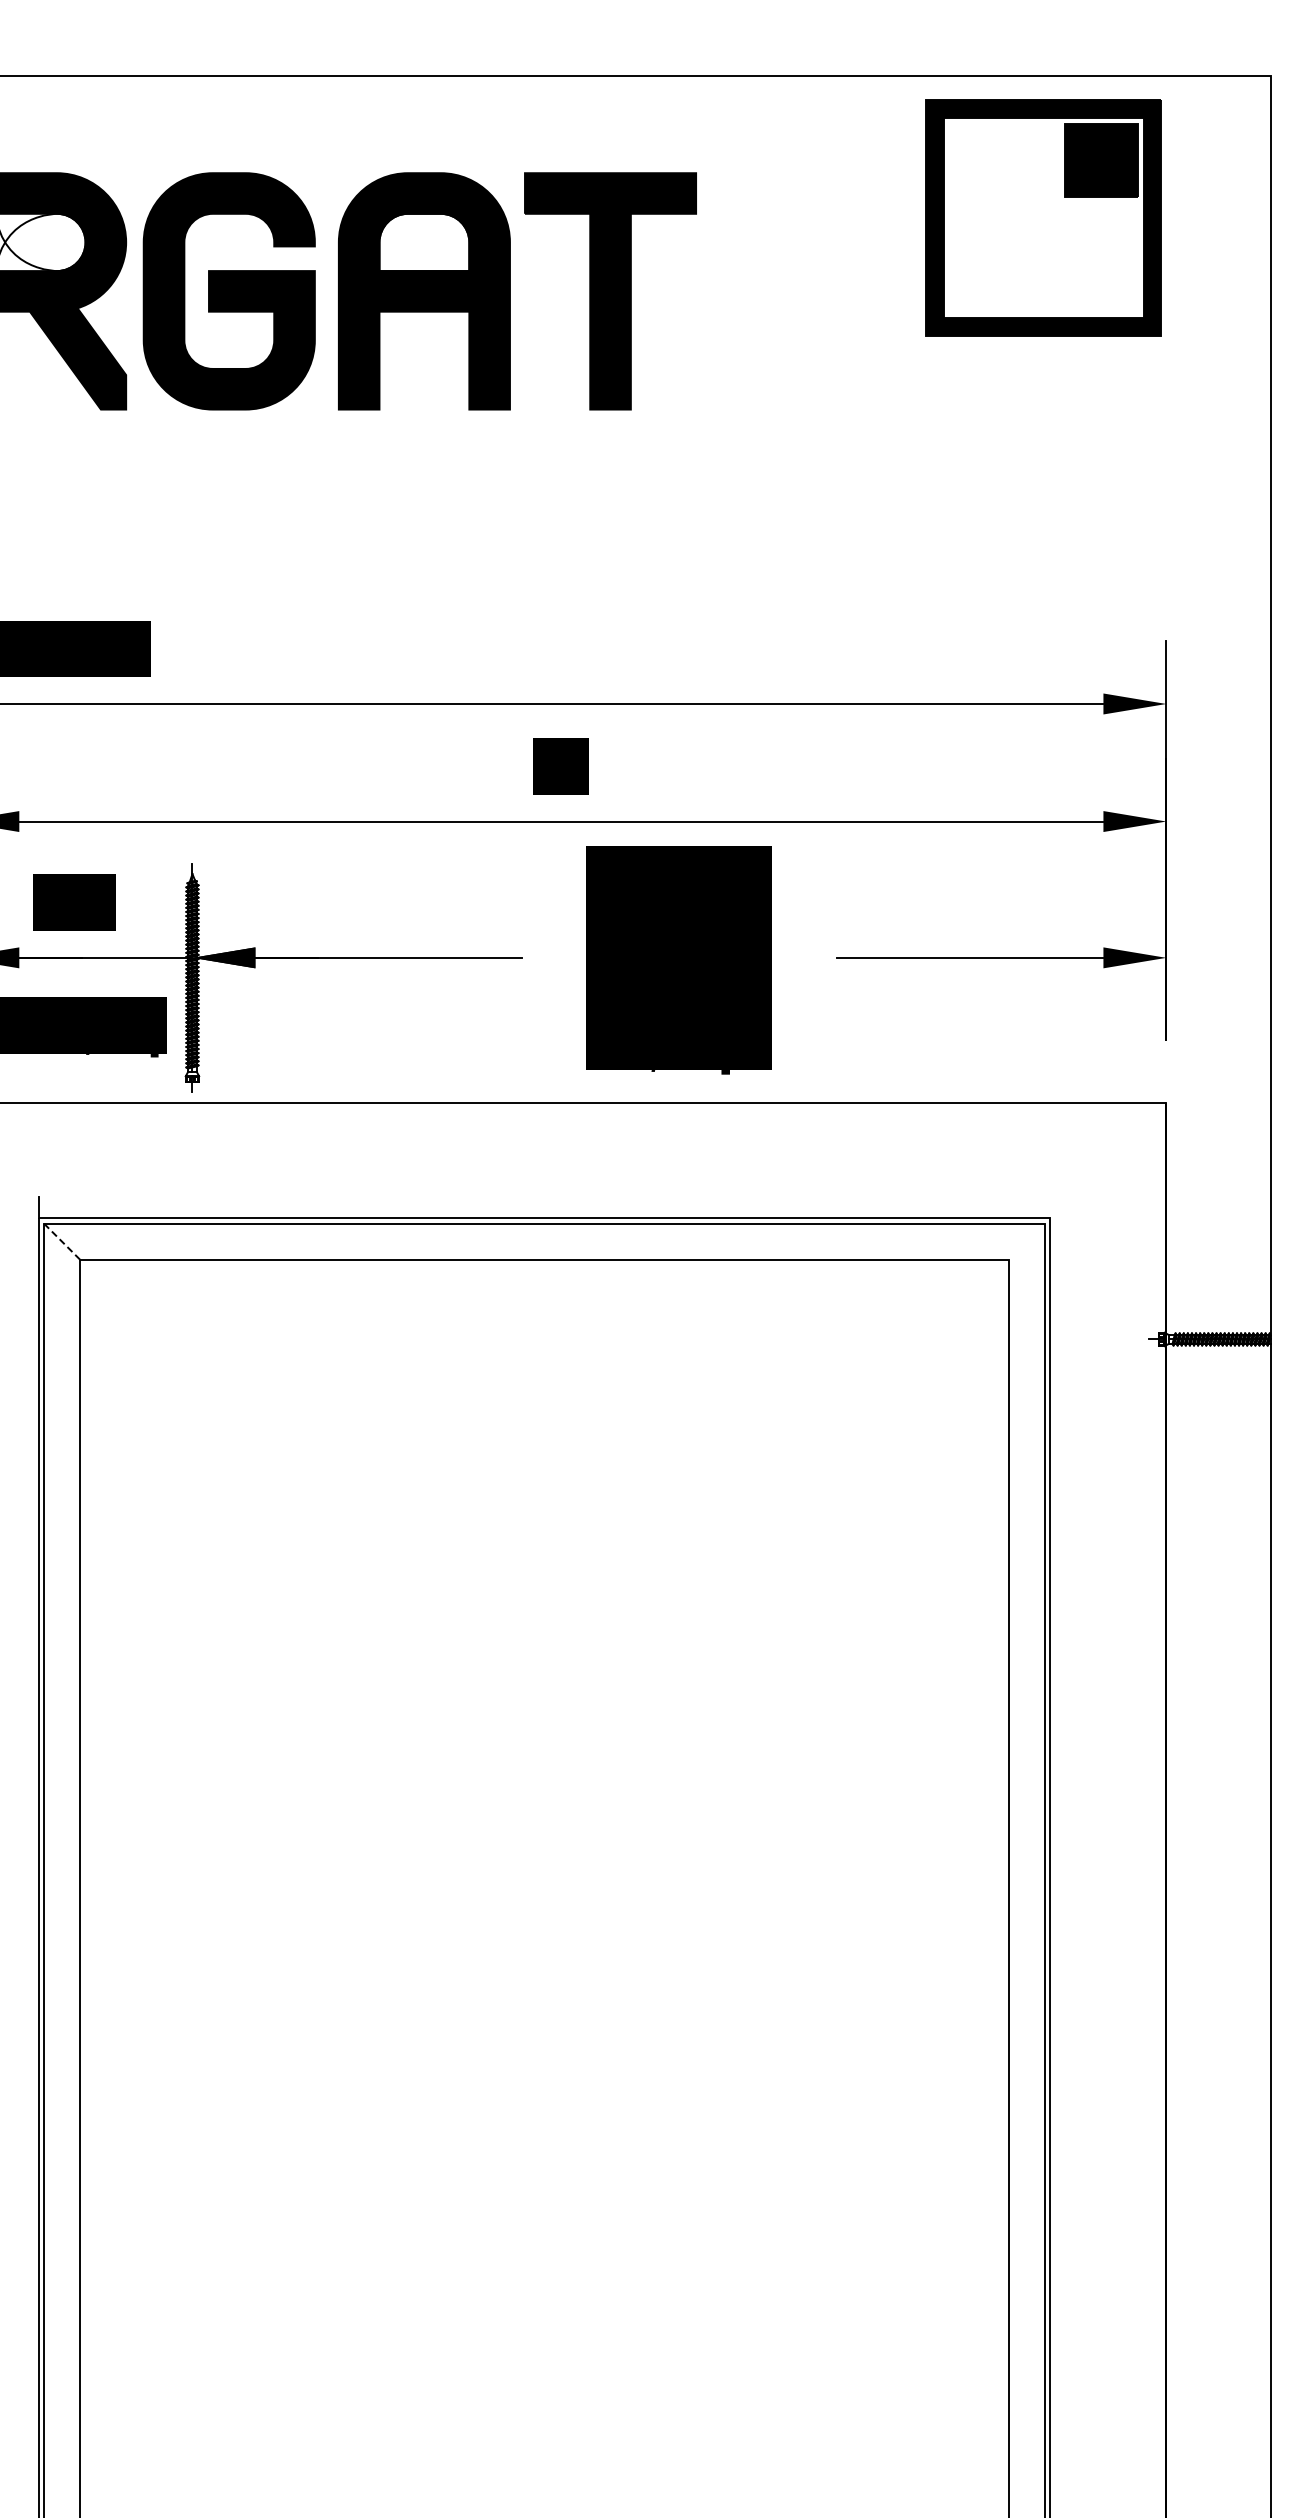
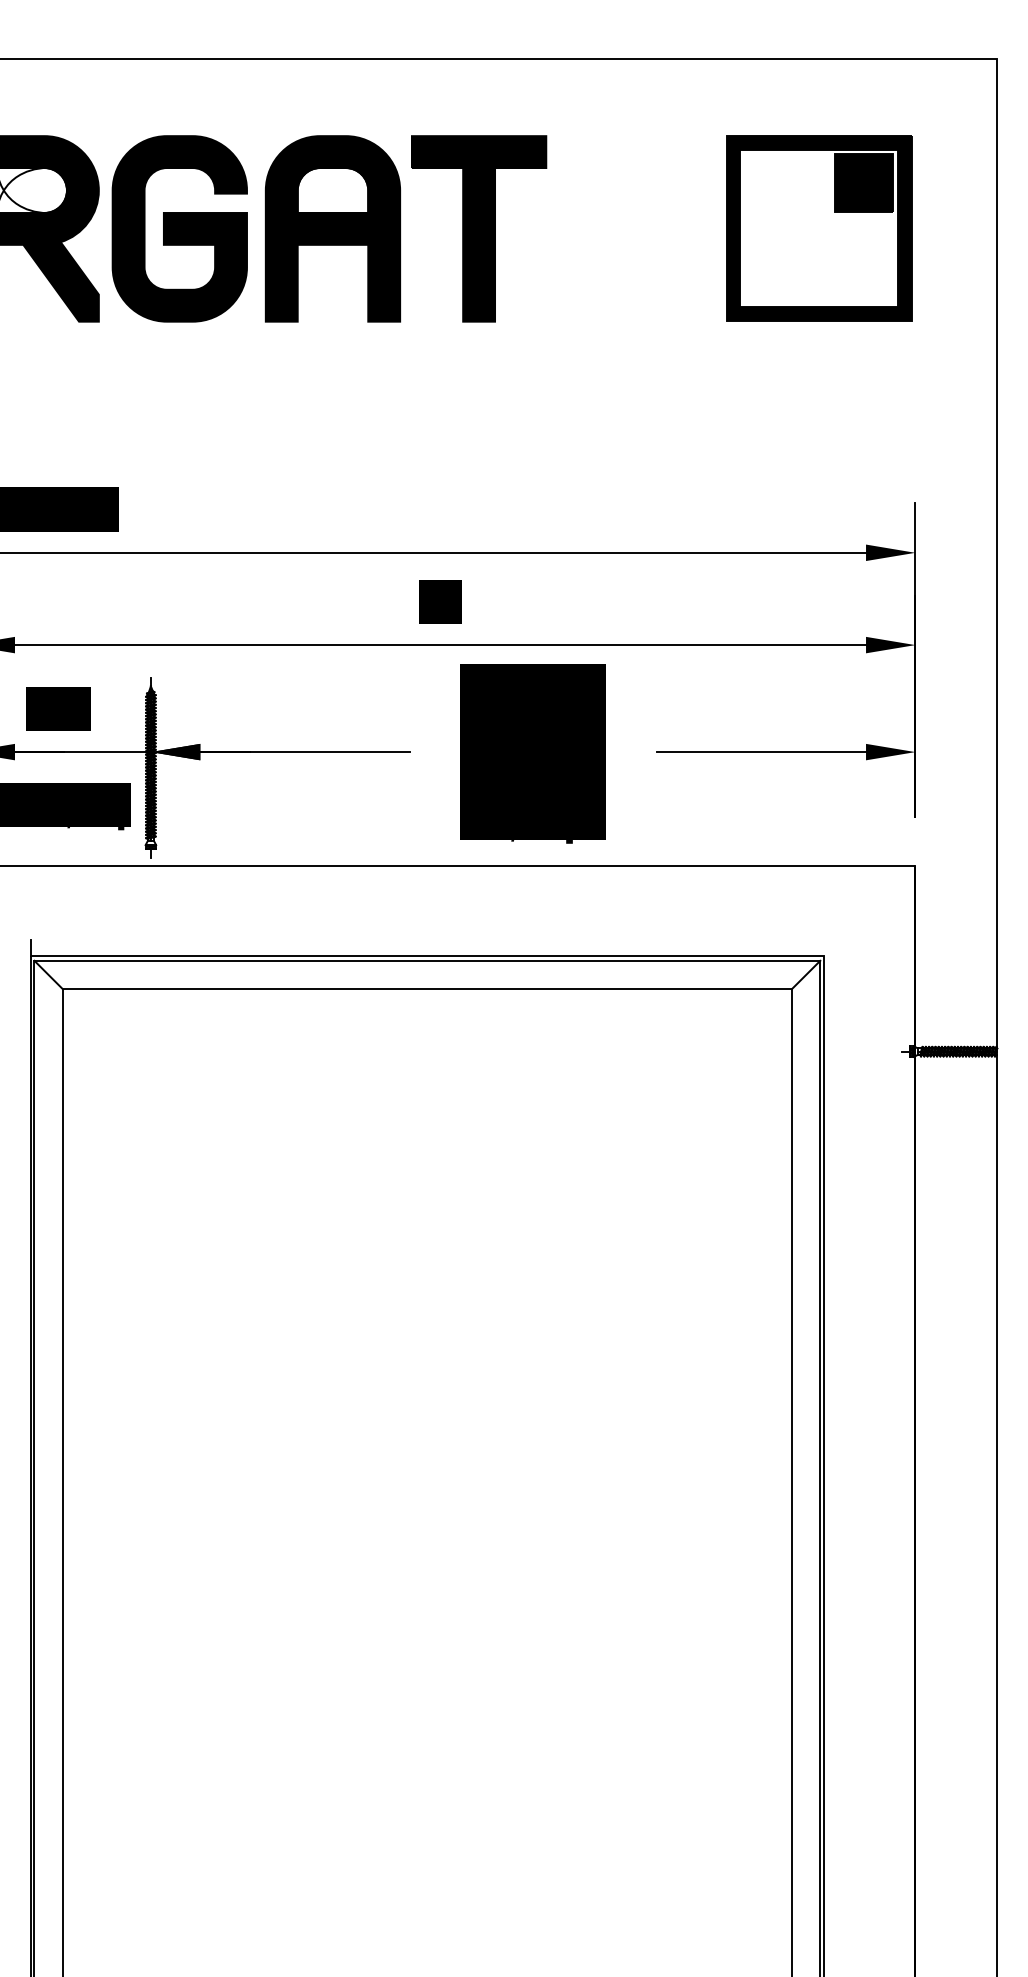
part: (1043, 217) -> (818, 228), moved
line: (62, 1241) -> (48, 974), dashed -> solid
line: (1026, 1241) -> (805, 974), added

